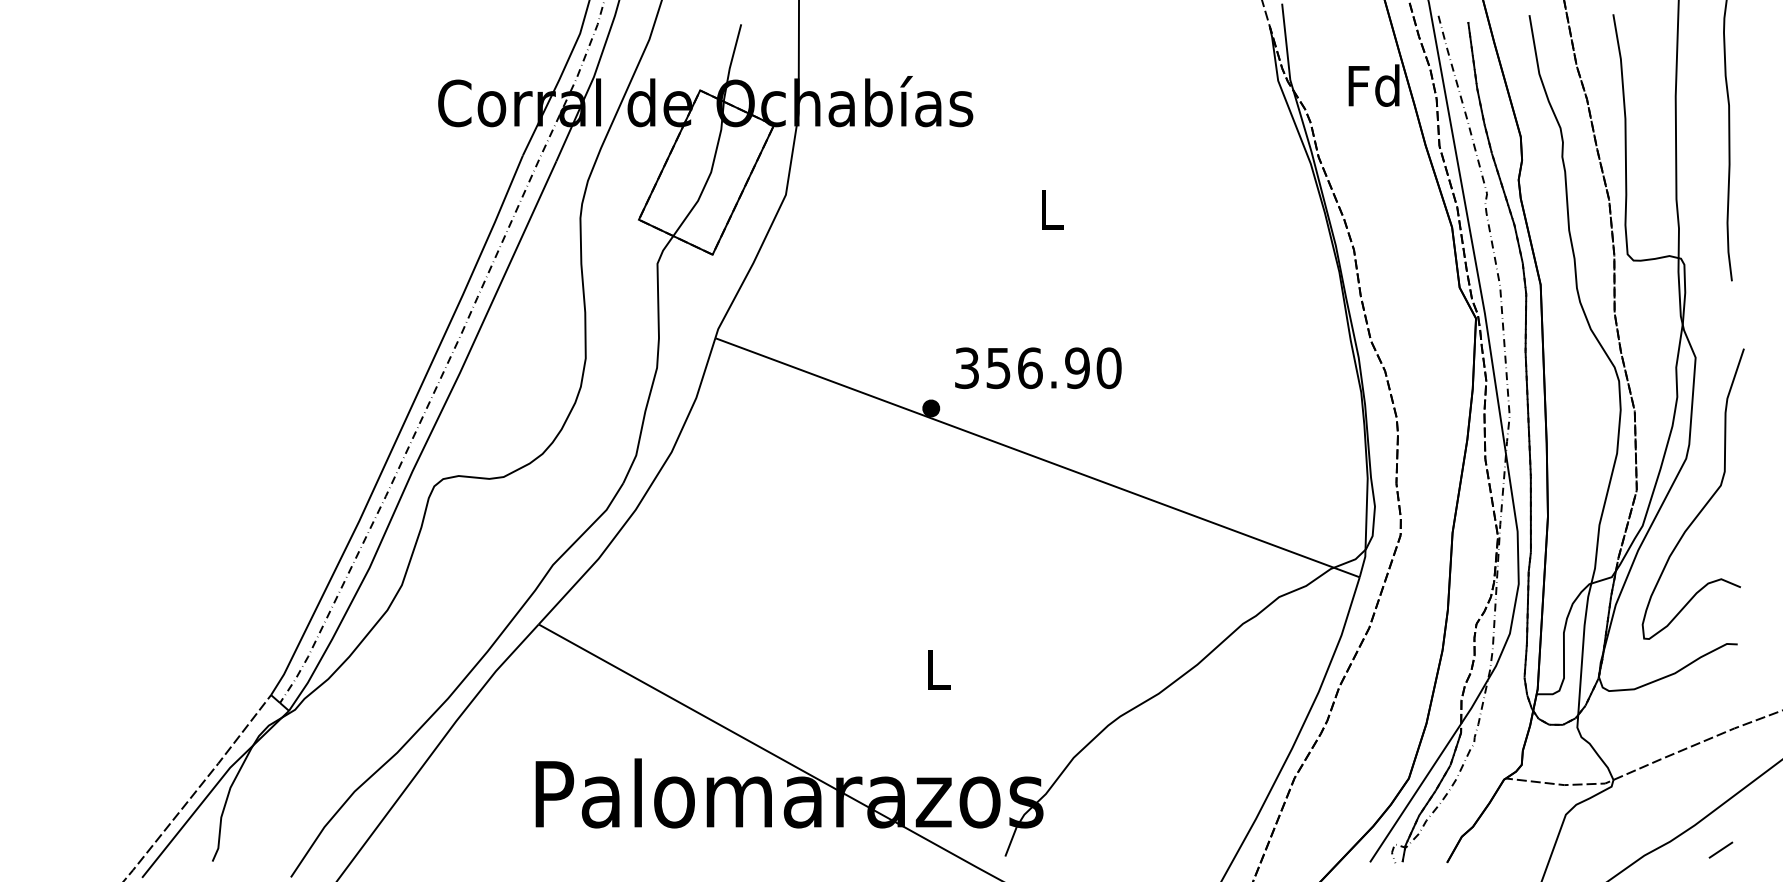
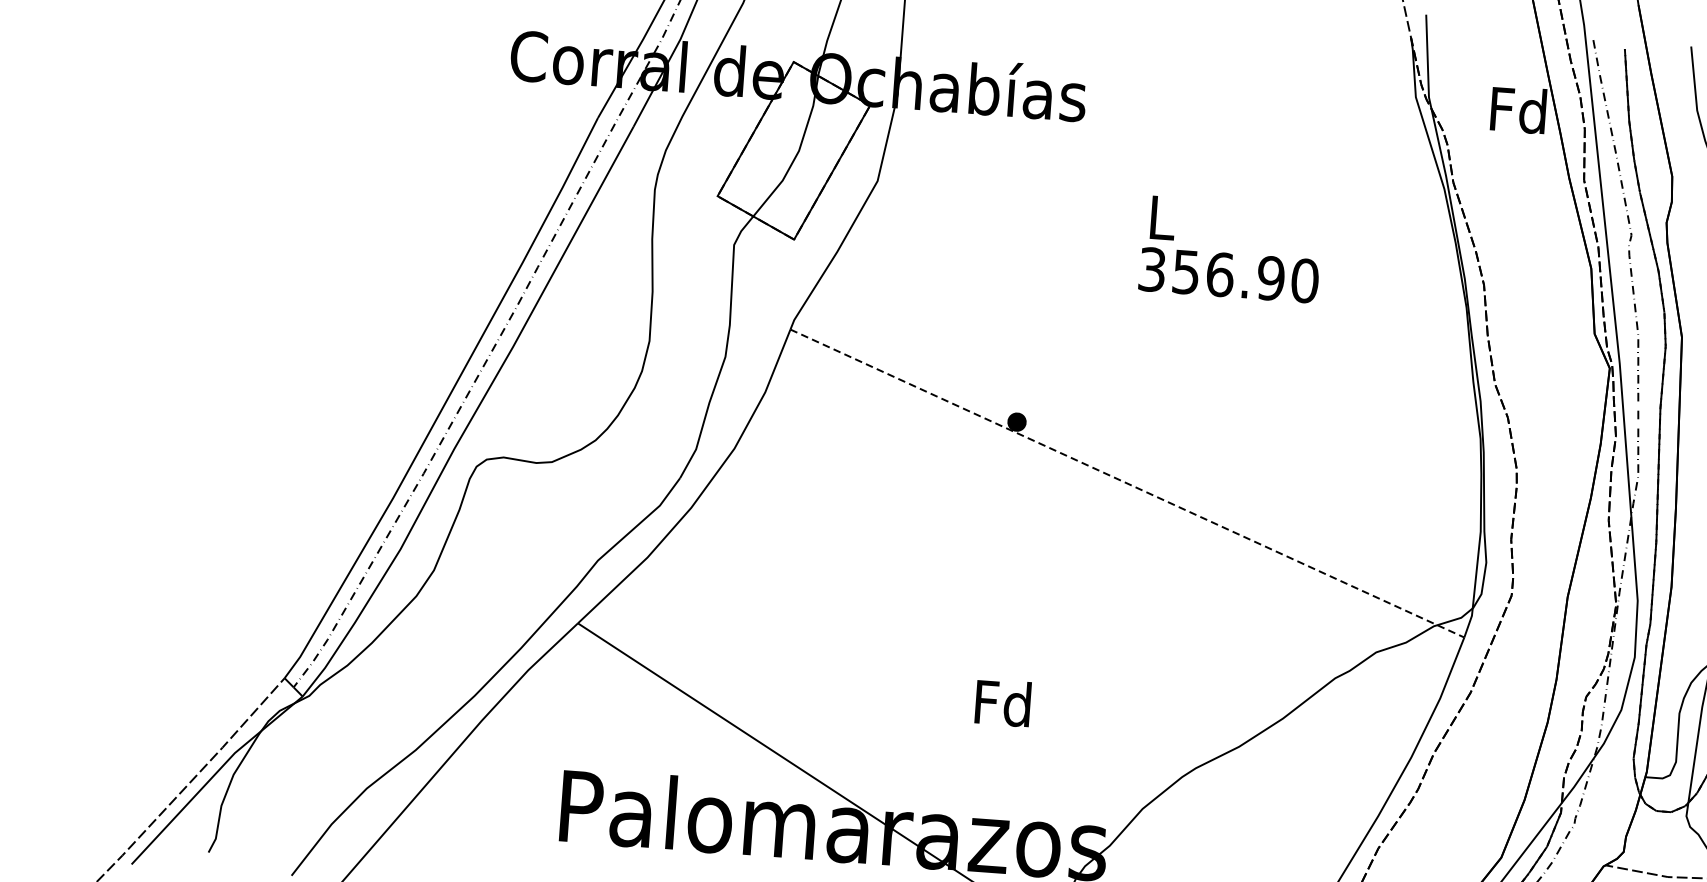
text: (1038, 368) -> (1229, 275), moved
line: (1037, 457) -> (1127, 483), solid -> dashed
text: (937, 669) -> (1003, 703), L -> Fd

